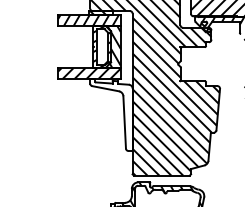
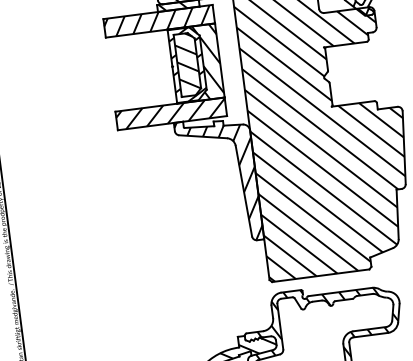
hatch: (102, 46) -> (188, 63), added
hatch: (111, 114) -> (219, 180), added

